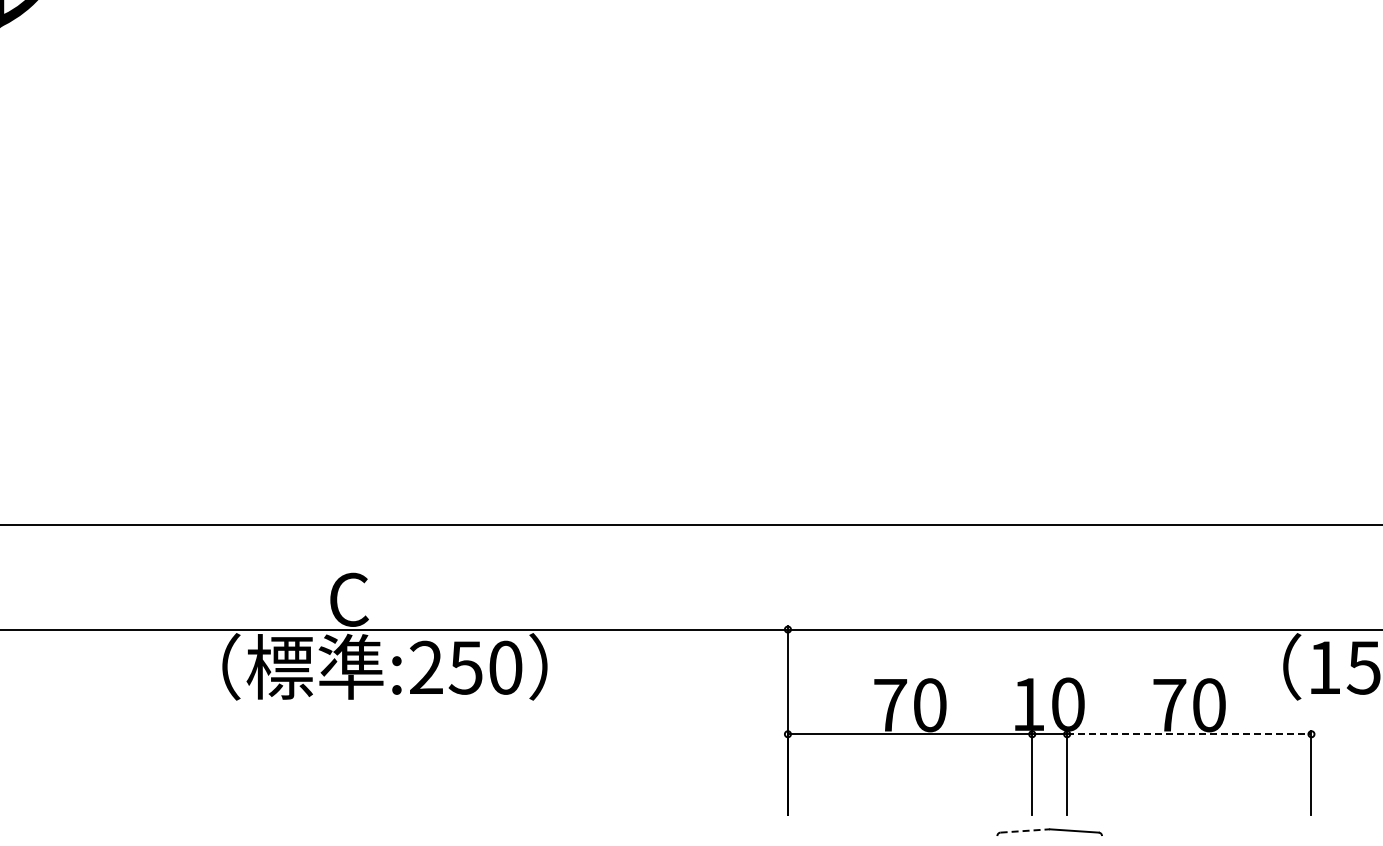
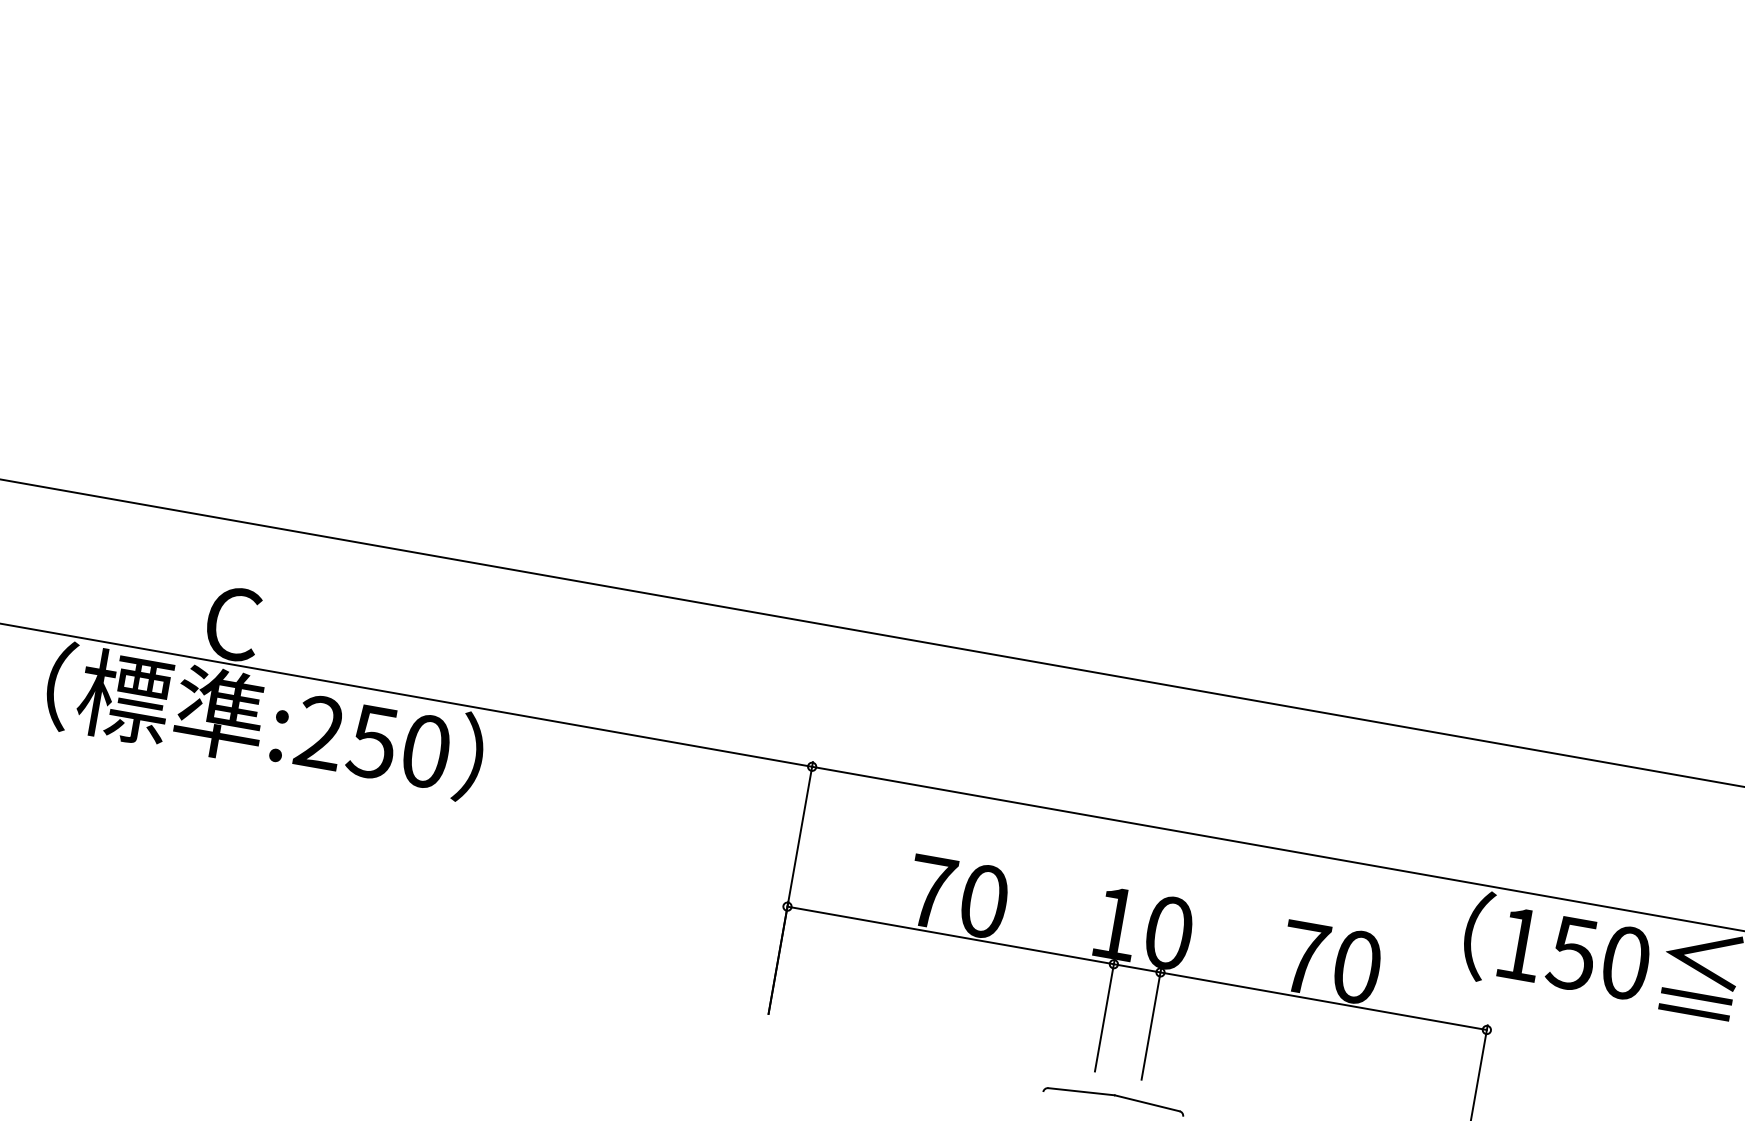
line: (1189, 734) -> (1323, 1001), dashed -> solid
line: (1025, 830) -> (1082, 1091), dashed -> solid

